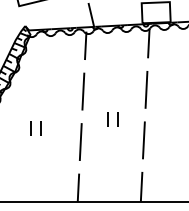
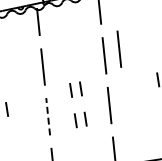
line: (162, 85) -> (119, 49), added
line: (80, 142) -> (47, 117), solid -> dashed
part: (112, 150) -> (80, 120), added

